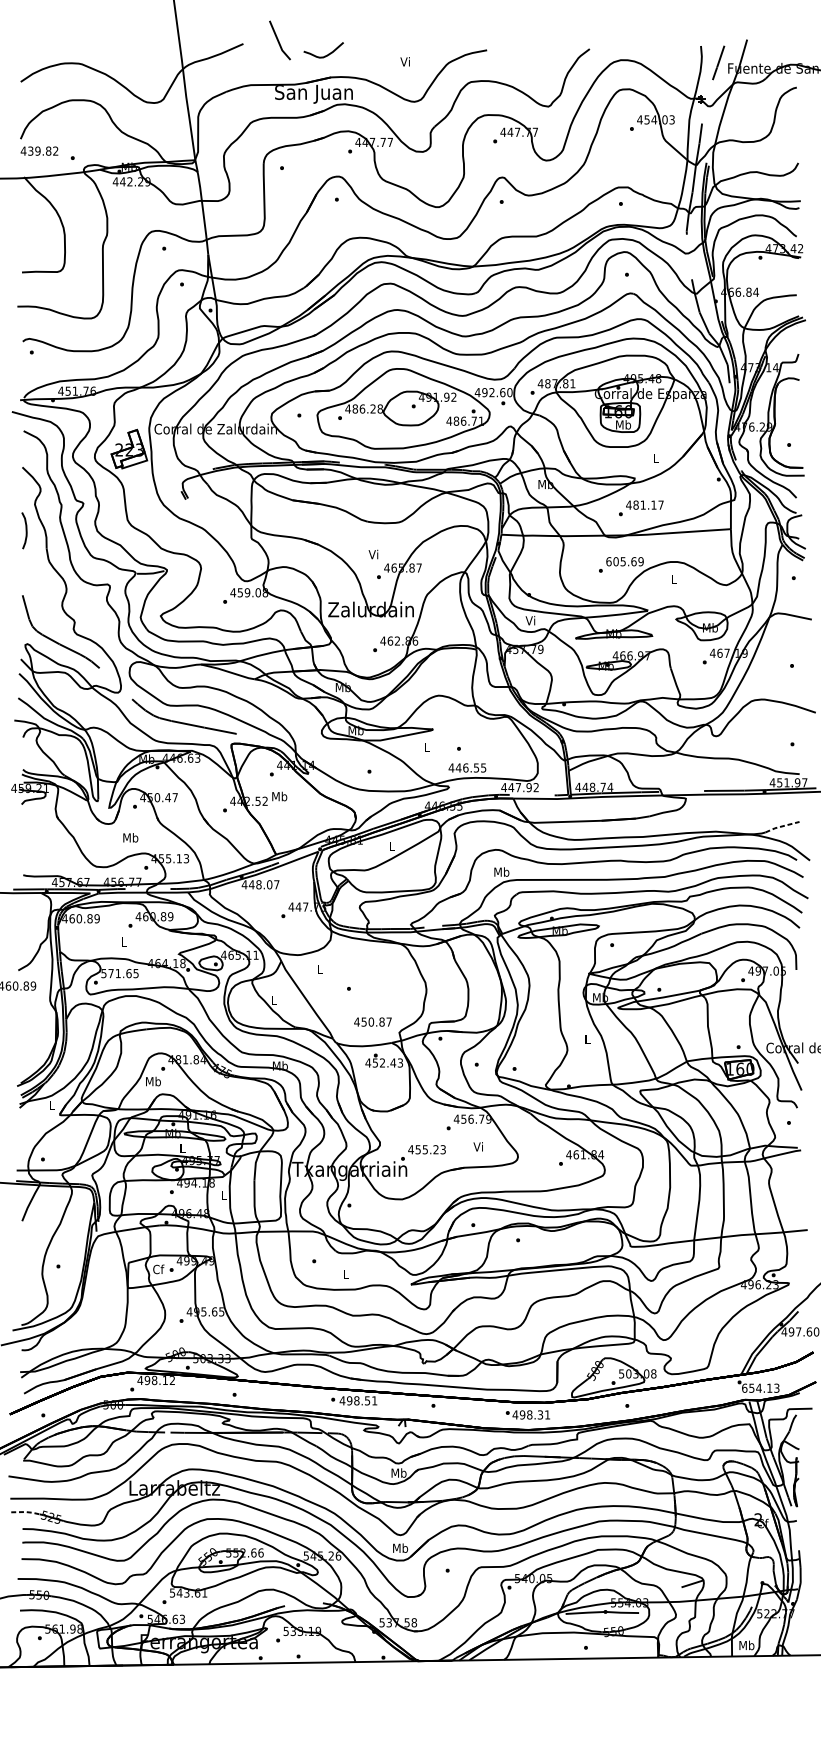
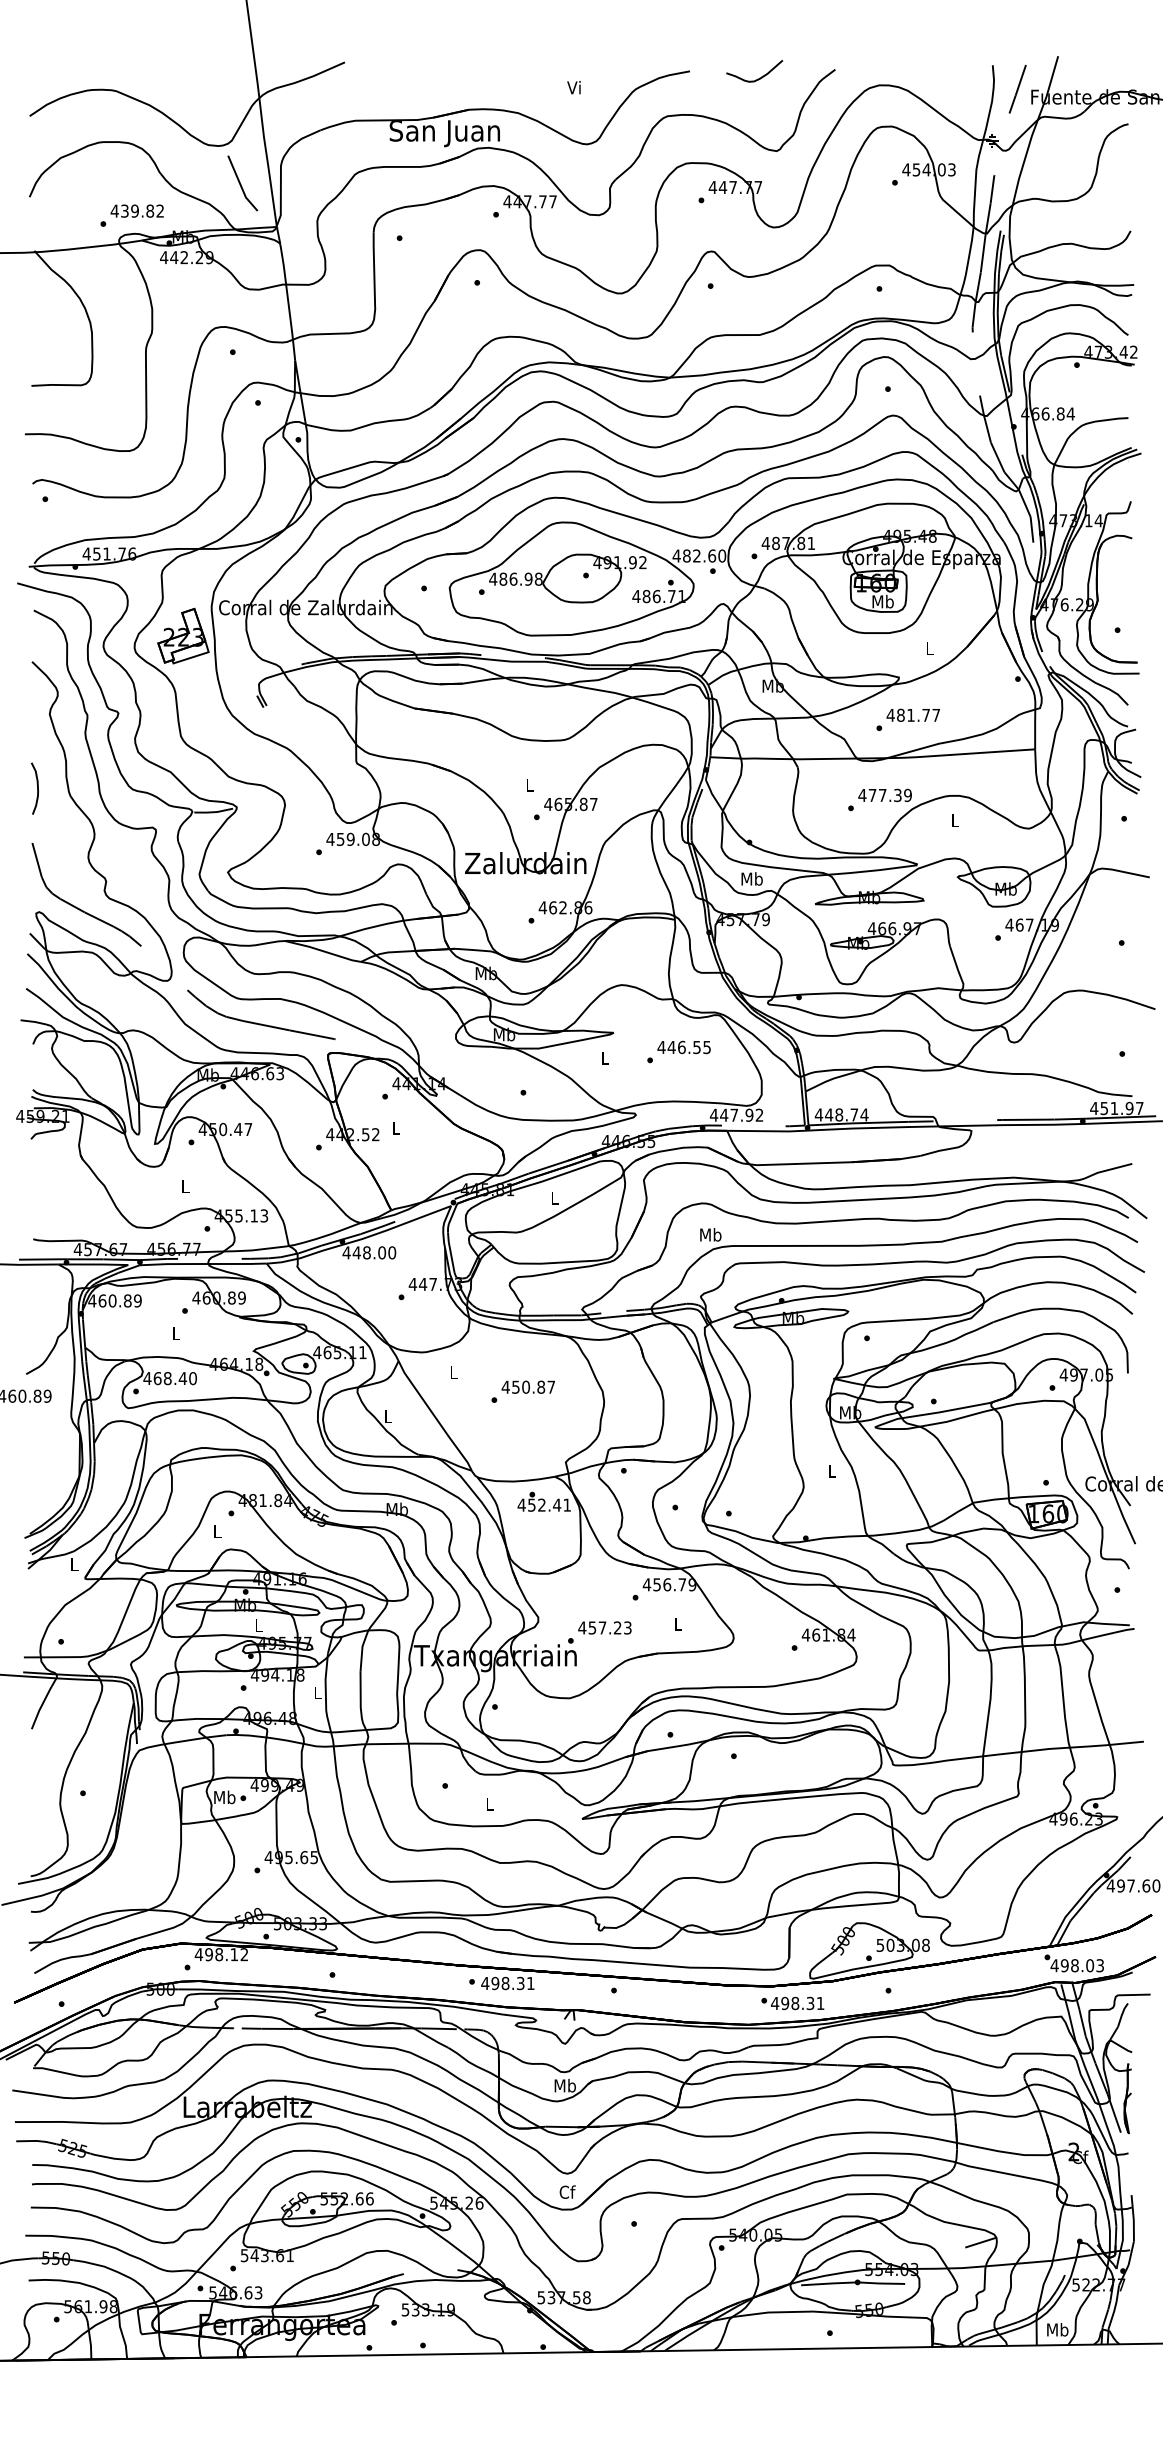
line: (279, 41) -> (241, 184), moved
curve: (325, 55) -> (757, 78), moved
text: (38, 150) -> (136, 210), moved
text: (484, 392) -> (686, 555), 492.60 -> 482.60
text: (373, 408) -> (528, 578), 486.28 -> 486.98
text: (653, 505) -> (925, 715), 481.17 -> 481.77
curve: (26, 530) -> (37, 788), moved
text: (373, 553) -> (528, 784), Vi -> L
text: (620, 561) -> (879, 795), 605.69 -> 477.39
text: (530, 620) -> (751, 878), Vi -> Mb
text: (467, 767) -> (683, 1047), moved
text: (279, 796) -> (395, 1127), Mb -> L
line: (782, 826) -> (1107, 1170), dashed -> solid
text: (130, 837) -> (185, 1186), Mb -> L
text: (277, 884) -> (392, 1252), 448.07 -> 448.00
text: (119, 973) -> (169, 1378), 571.65 -> 468.40
text: (372, 1021) -> (527, 1386), moved
text: (399, 1062) -> (566, 1504), 452.43 -> 452.41
text: (153, 1081) -> (217, 1531), Mb -> L
text: (478, 1146) -> (677, 1623), Vi -> L
text: (425, 1149) -> (602, 1627), 455.23 -> 457.23
text: (158, 1269) -> (224, 1797), Cf -> Mb
text: (757, 1388) -> (1072, 1965), 654.13 -> 498.03
text: (367, 1400) -> (520, 1982), 498.51 -> 498.31
text: (527, 1414) -> (792, 2003), moved
line: (25, 1511) -> (36, 2140), dashed -> solid
text: (400, 1547) -> (567, 2191), Mb -> Cf

